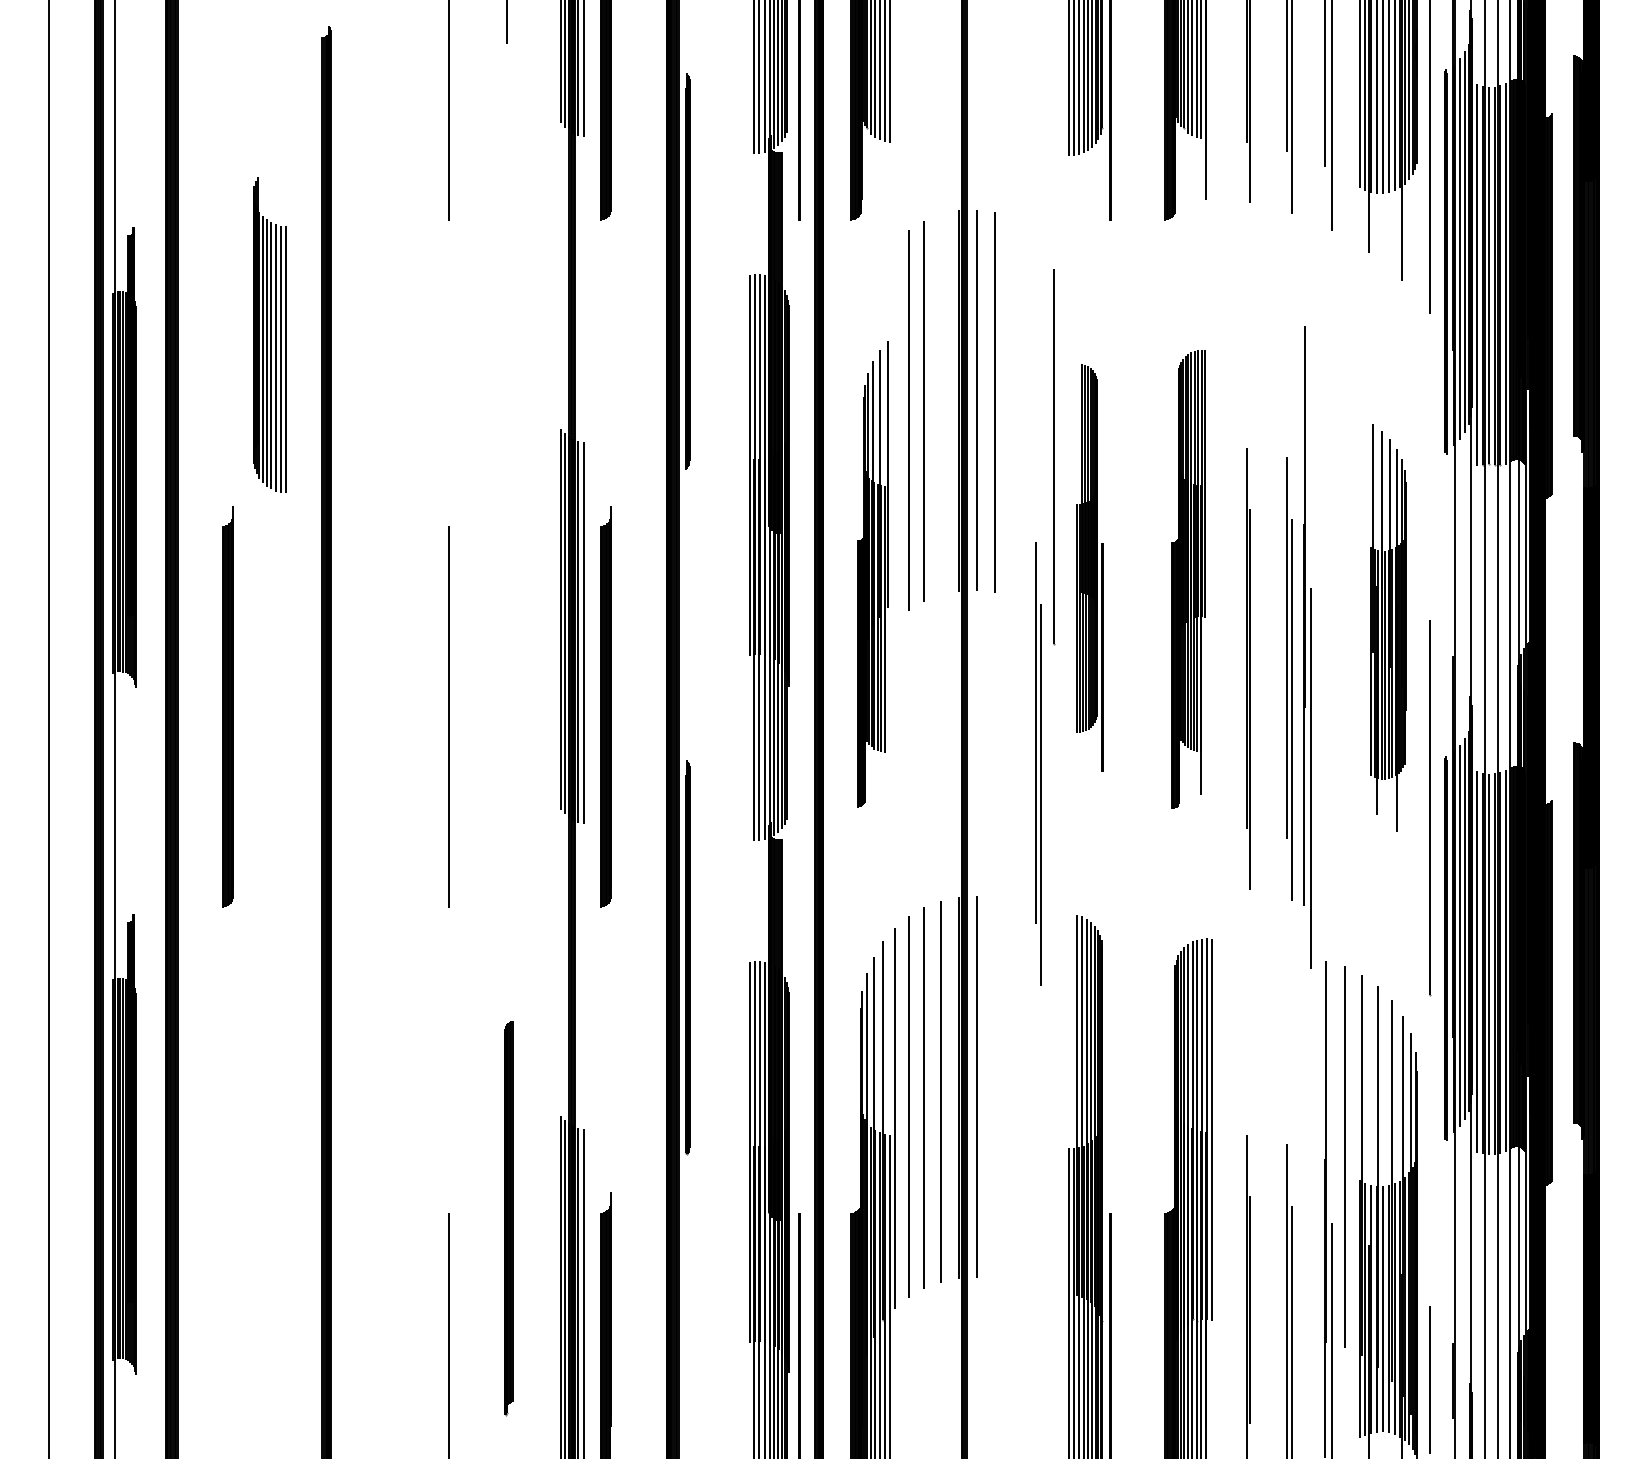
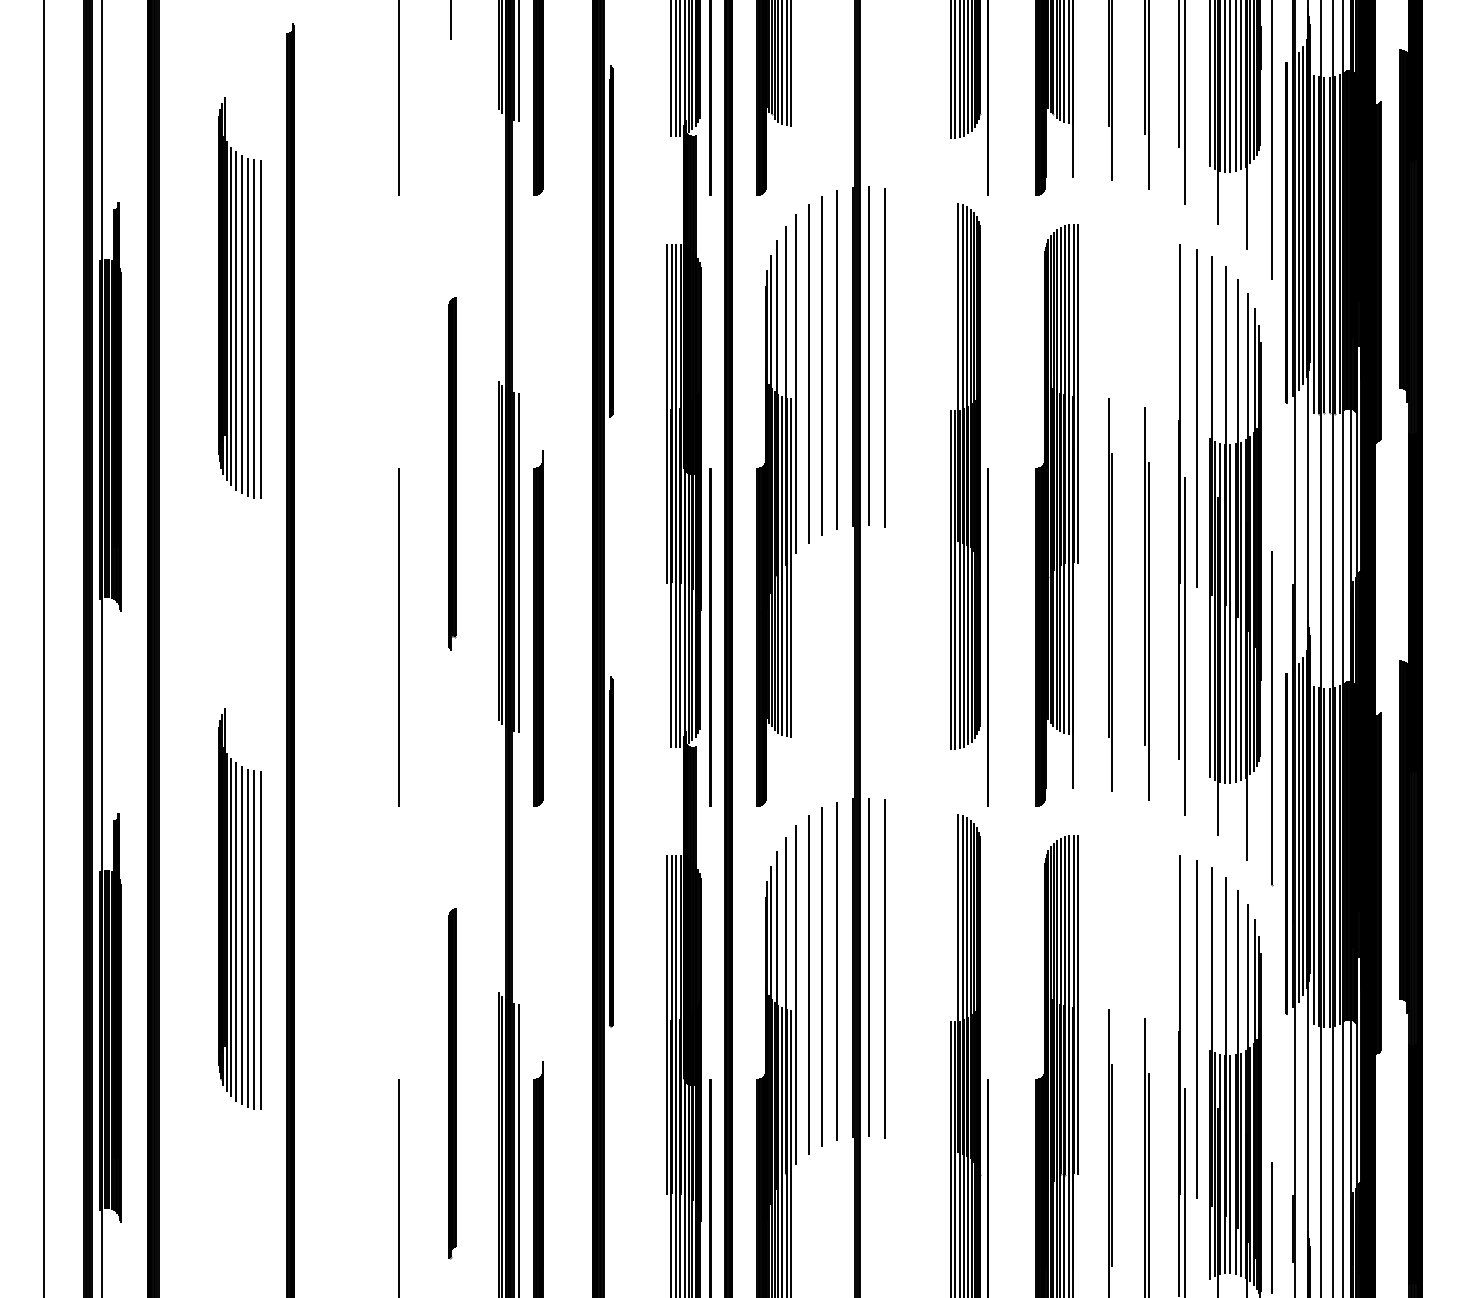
part: (269, 334) -> (239, 297), size x1.43
line: (940, 404) -> (836, 359), added
line: (1054, 457) -> (938, 407), removed
line: (1344, 470) -> (1196, 418), added
part: (508, 532) -> (452, 473), added
part: (1089, 567) -> (969, 504), size x1.67
part: (872, 574) -> (776, 511), size x1.43
part: (1188, 579) -> (1057, 515), size x1.43
part: (1388, 627) -> (1235, 558), size x1.67
part: (1307, 647) -> (1181, 529), moved
part: (227, 706) -> (202, 628), removed
line: (799, 716) -> (711, 637), added
part: (1038, 763) -> (923, 679), removed
part: (269, 1021) -> (239, 908), added
line: (994, 1088) -> (884, 968), added

